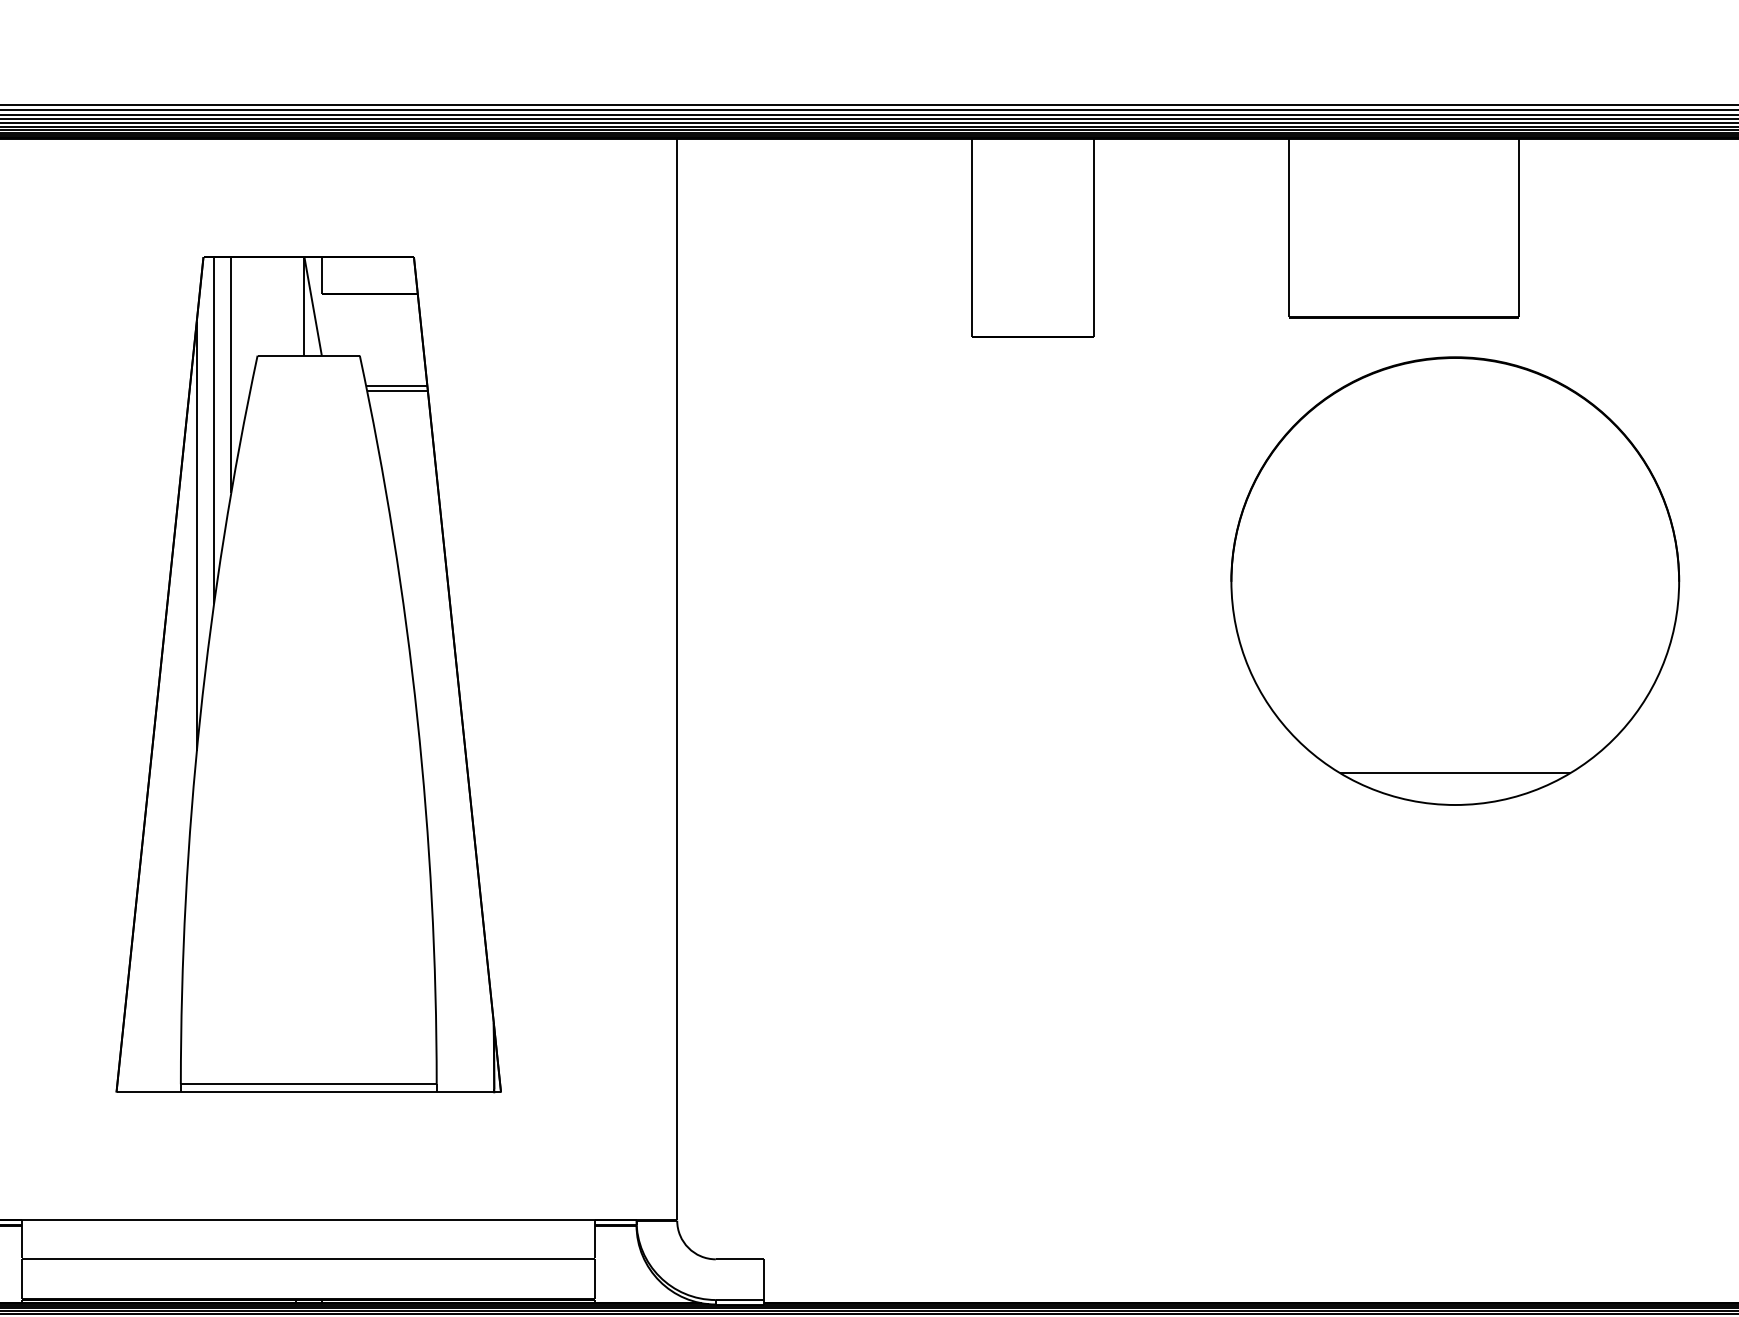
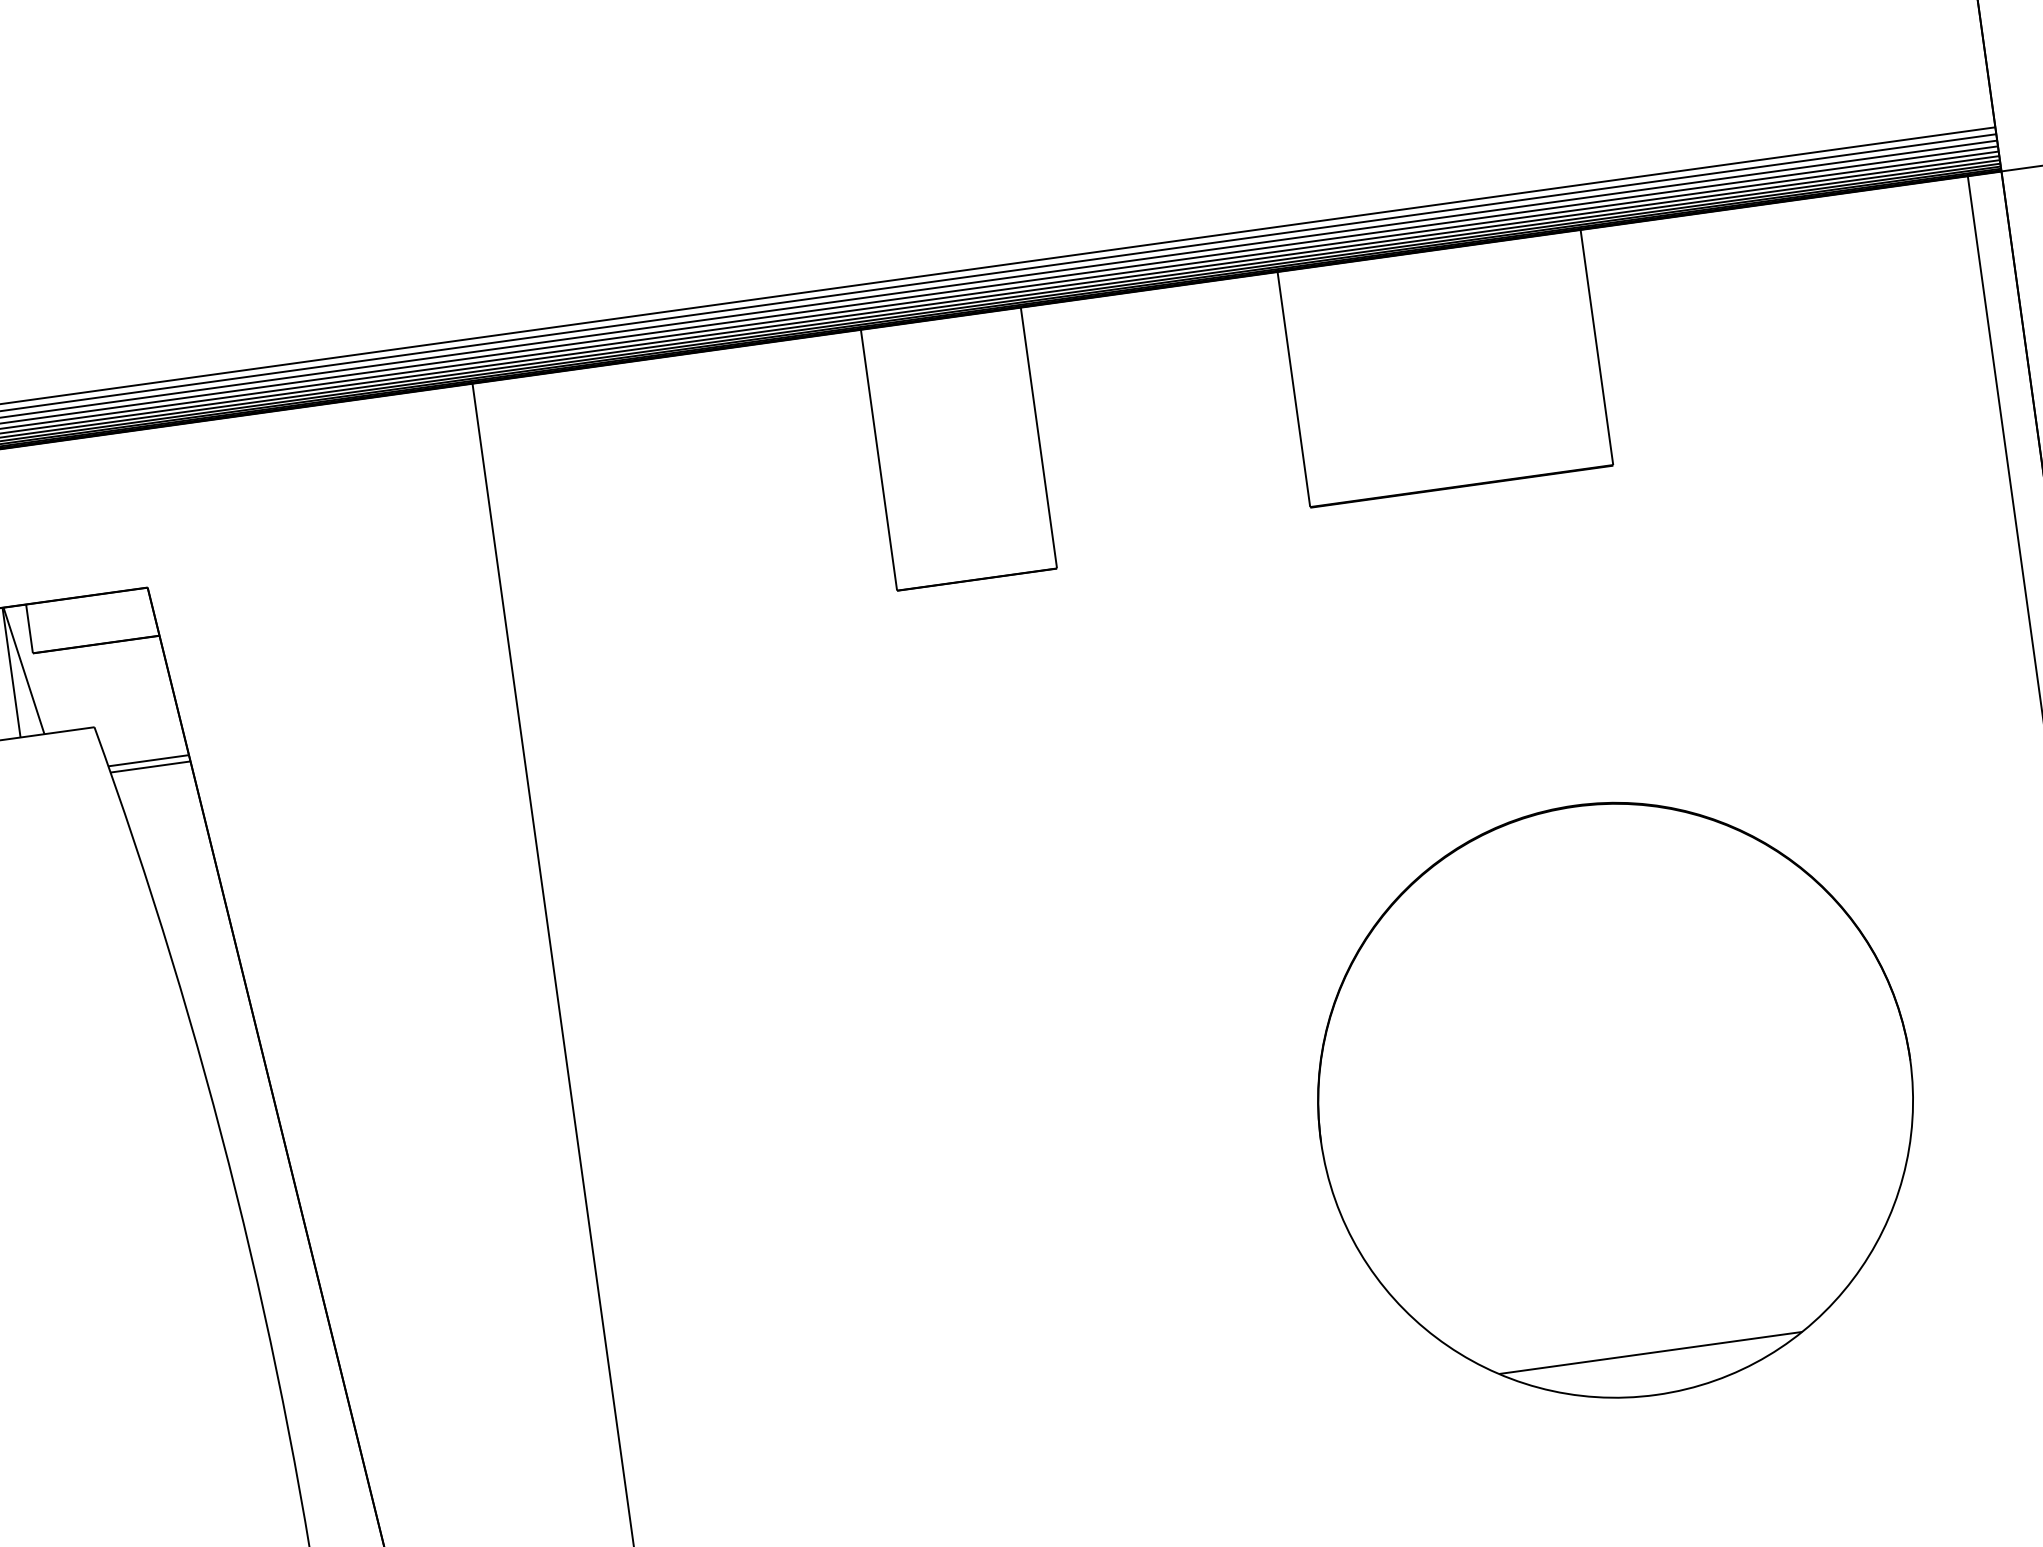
part: (1455, 580) -> (1615, 1099), moved

